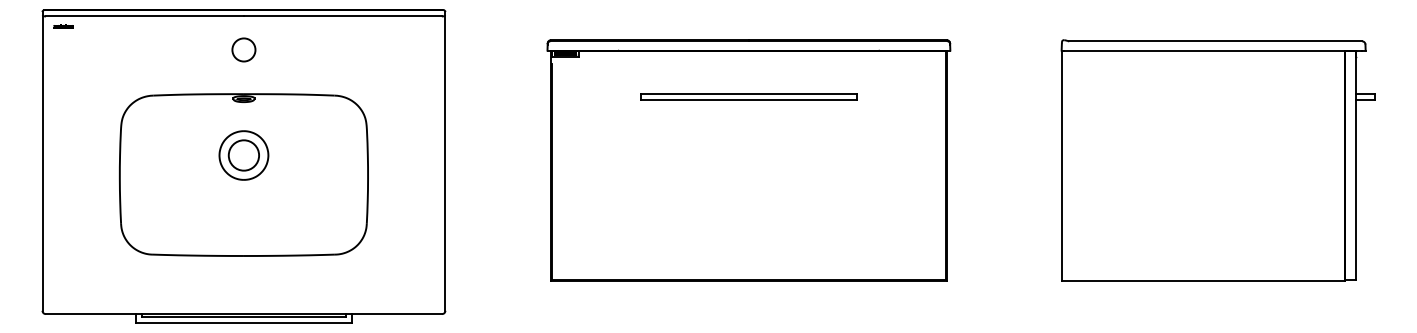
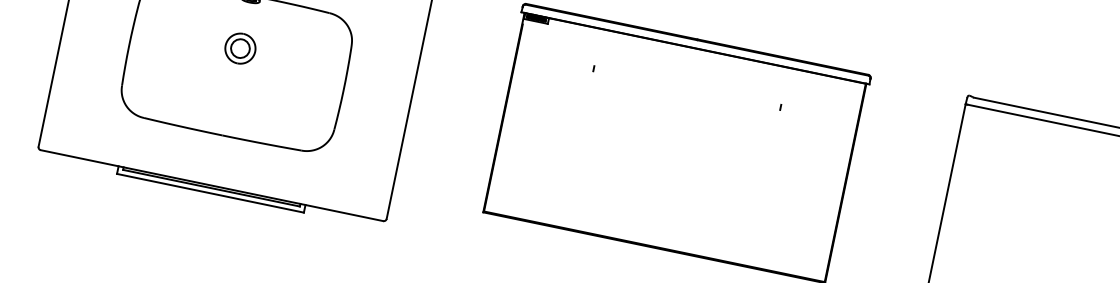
line: (748, 93) -> (687, 85), removed
line: (748, 99) -> (686, 90), removed
part: (243, 155) -> (240, 48), size x0.7

